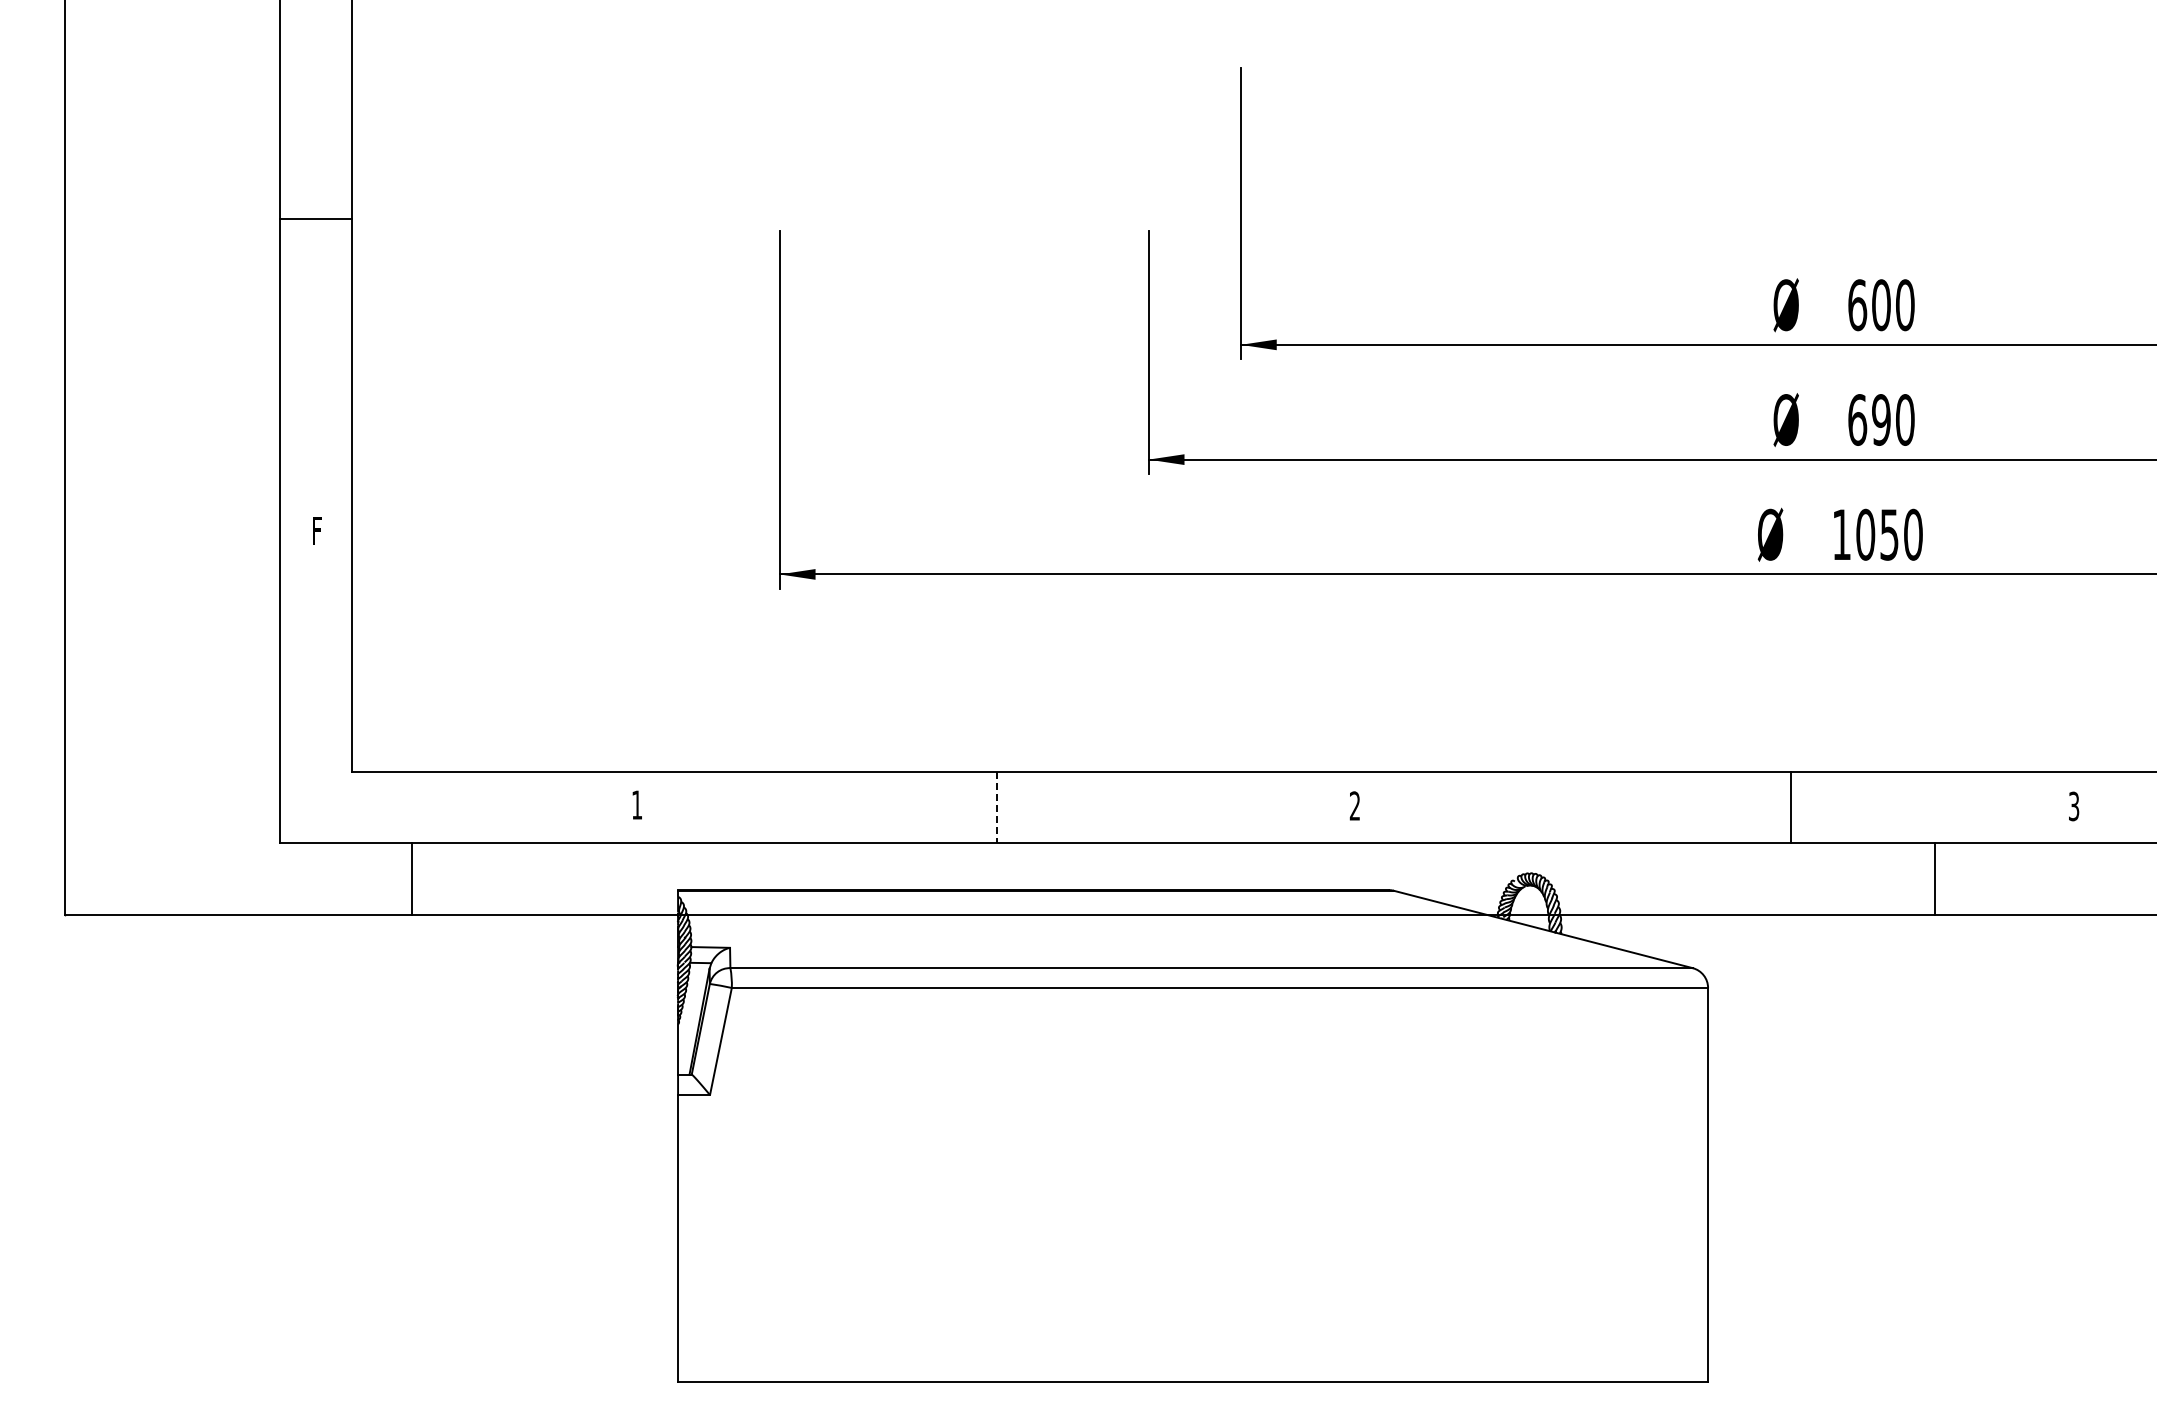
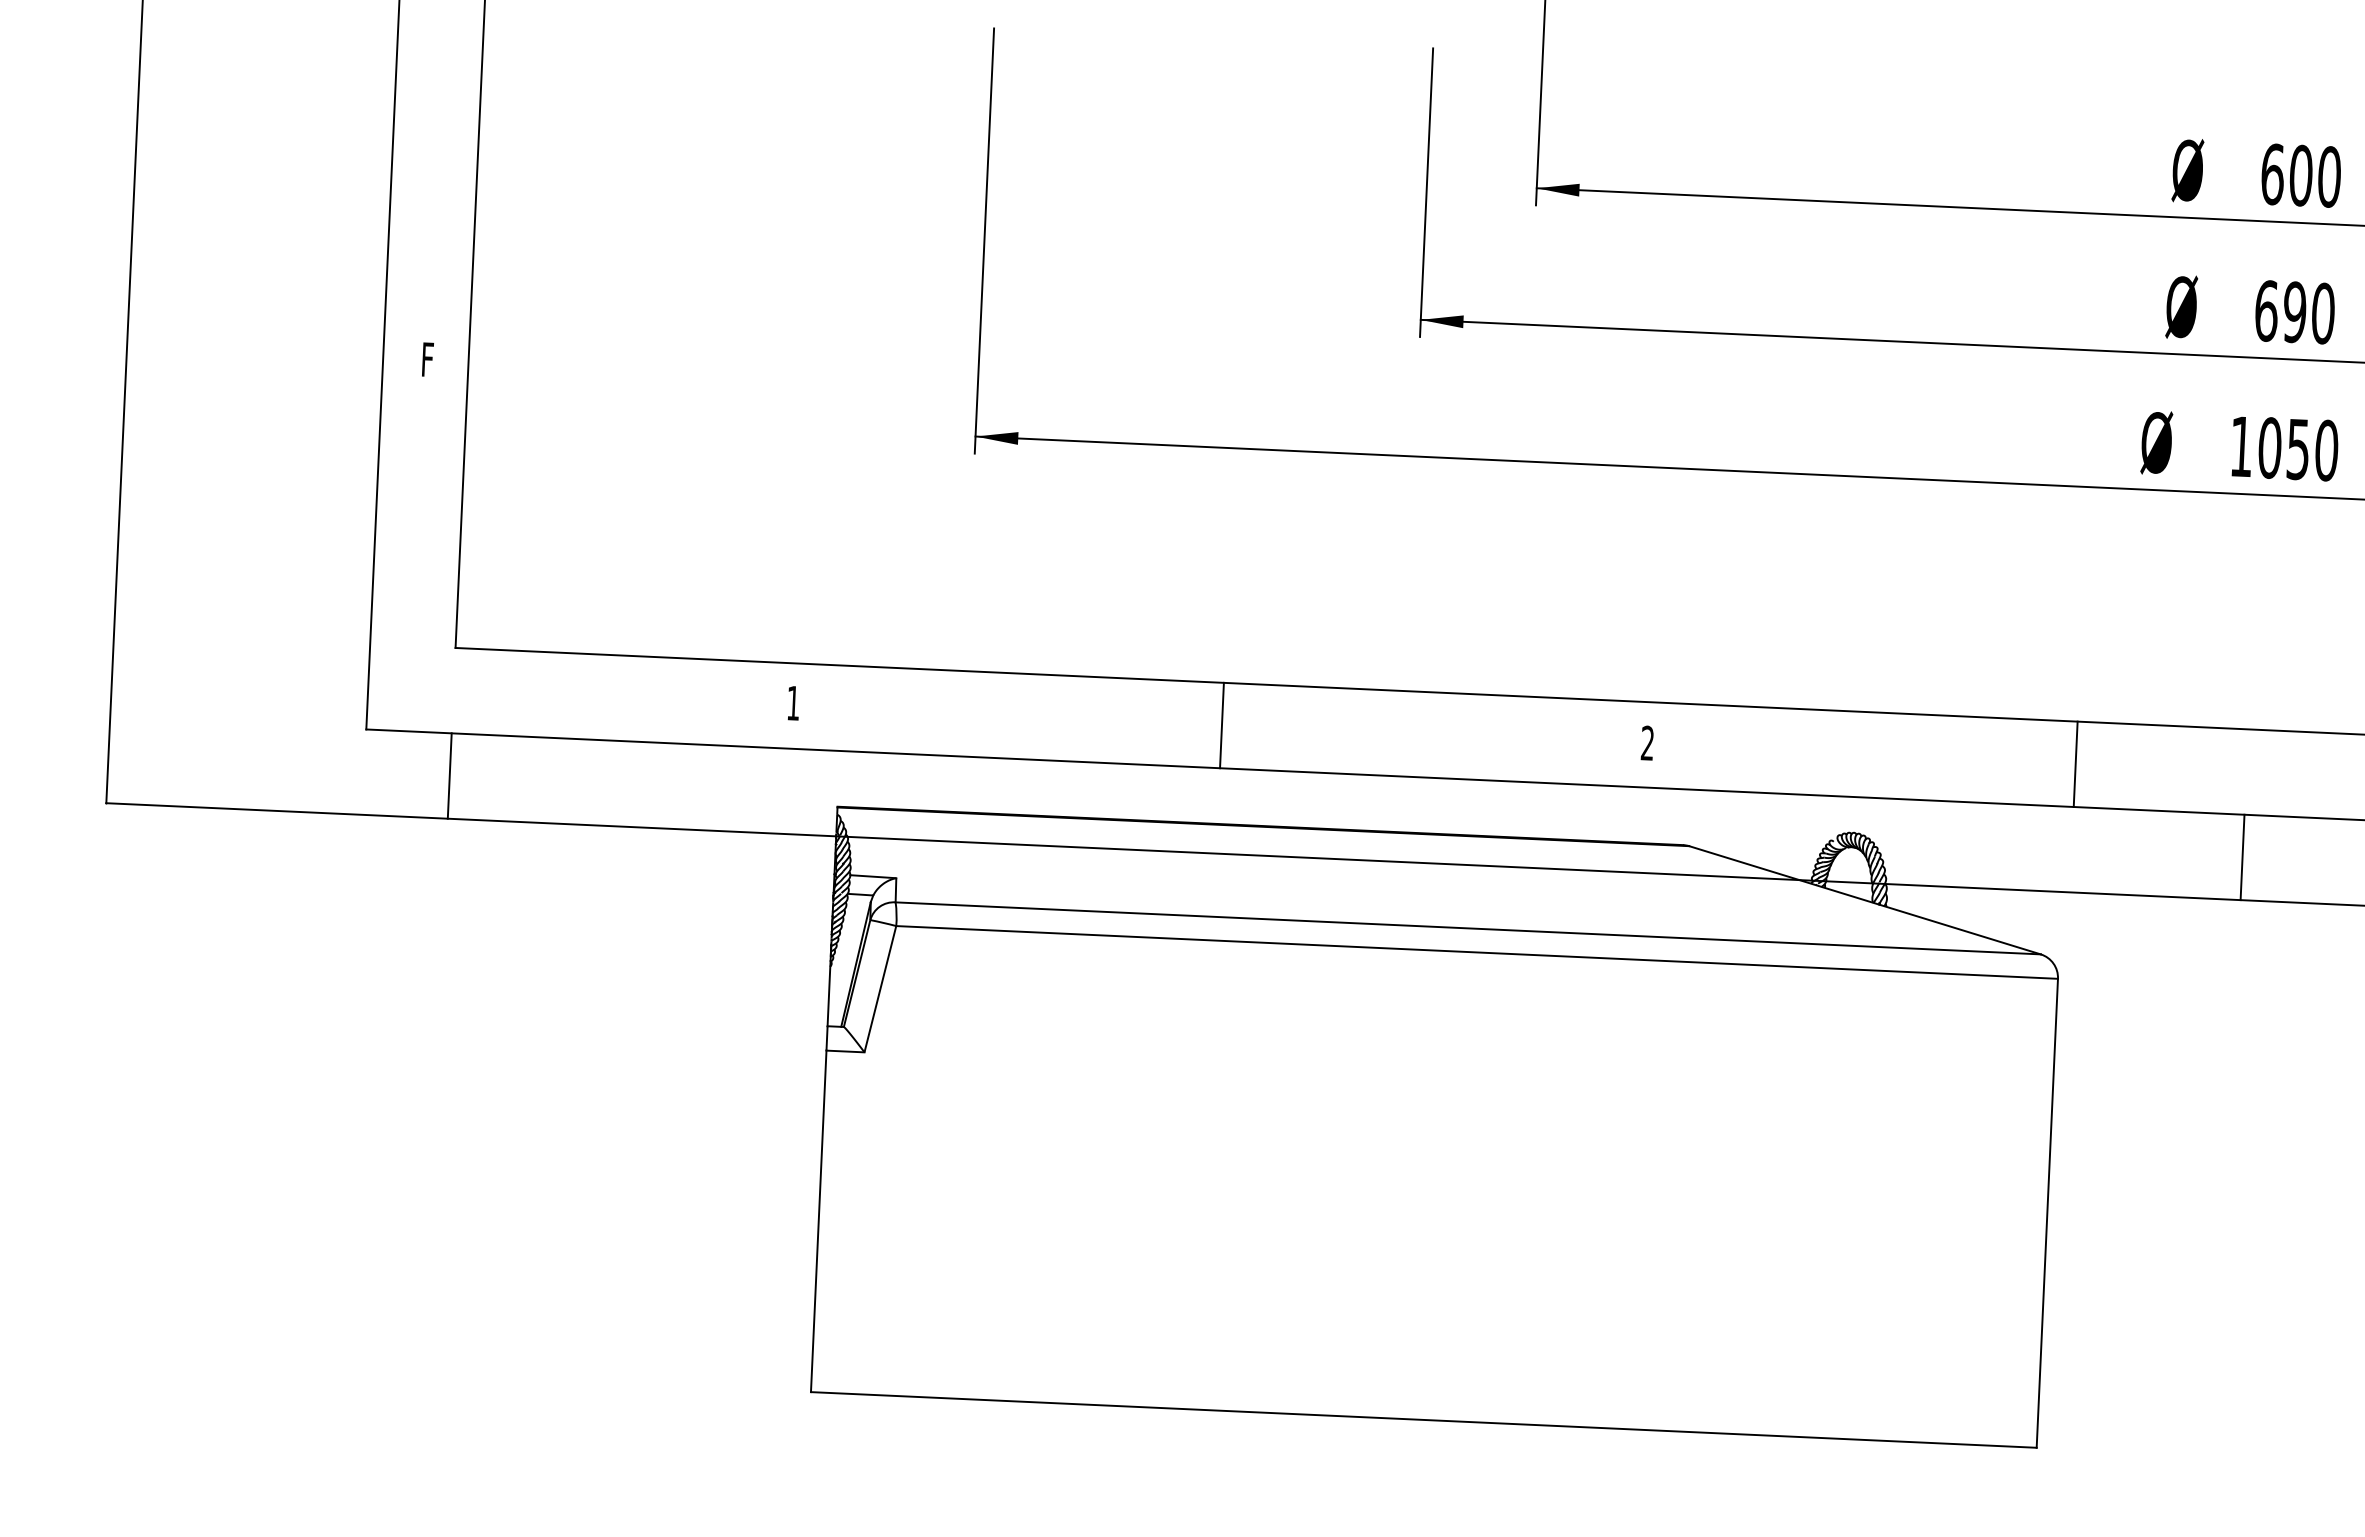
line: (997, 807) -> (1222, 725), dashed -> solid
line: (1790, 807) -> (2075, 764), moved
line: (411, 879) -> (449, 776), moved
line: (1935, 879) -> (2242, 857), moved

